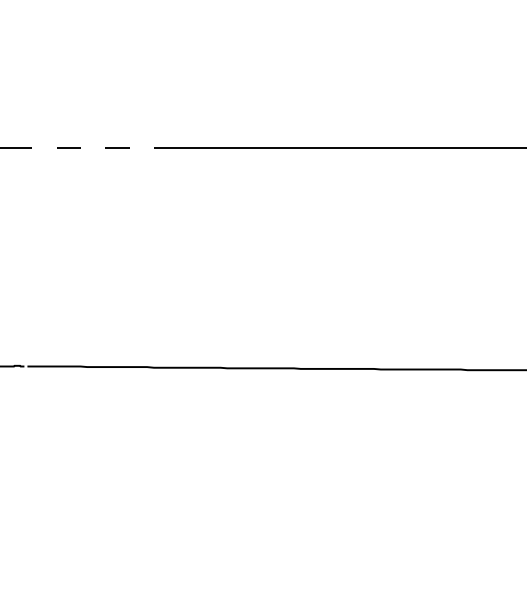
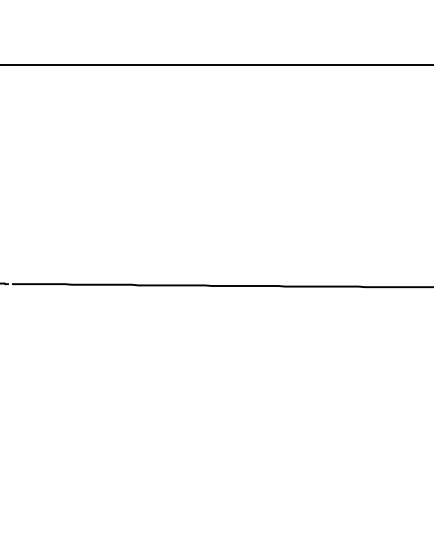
line: (99, 147) -> (84, 65), dashed -> solid

